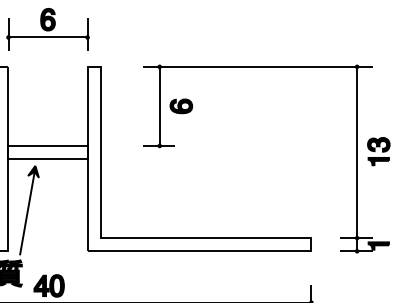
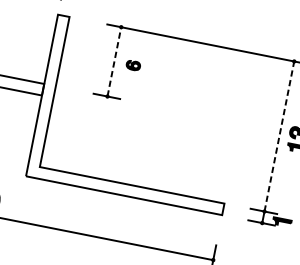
line: (159, 106) -> (114, 61), solid -> dashed
part: (181, 106) -> (133, 65), size x0.7
line: (357, 152) -> (279, 136), solid -> dashed

